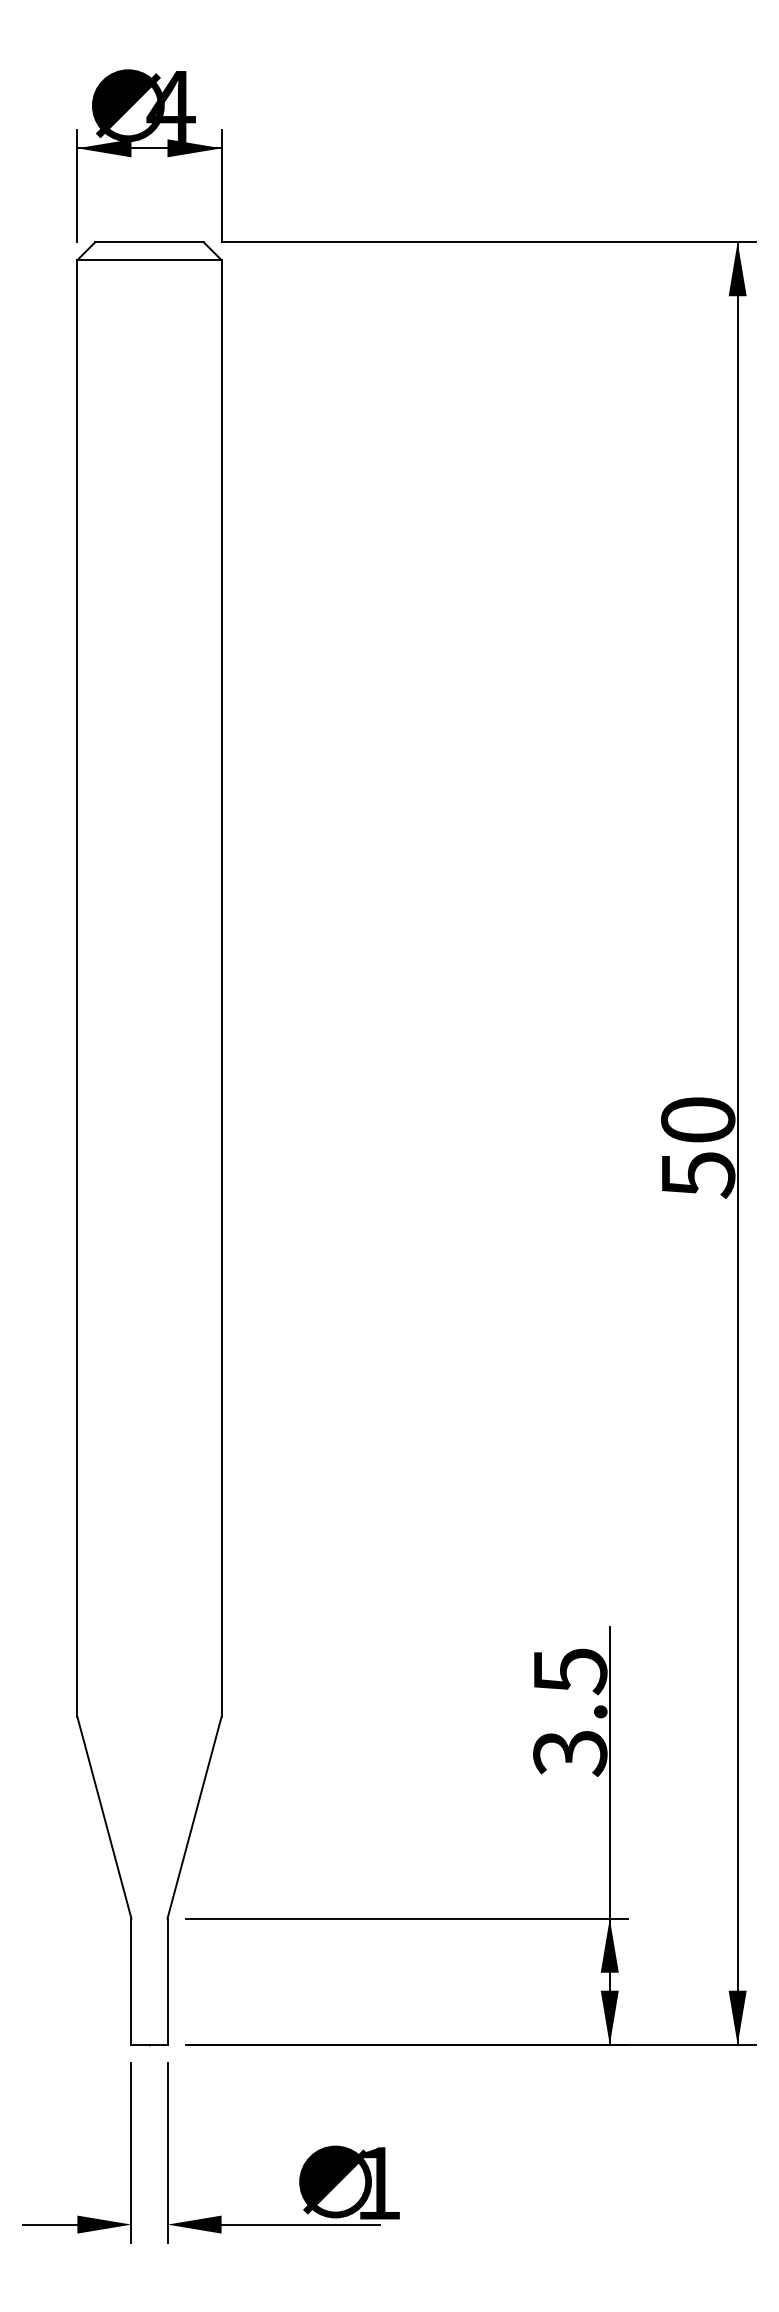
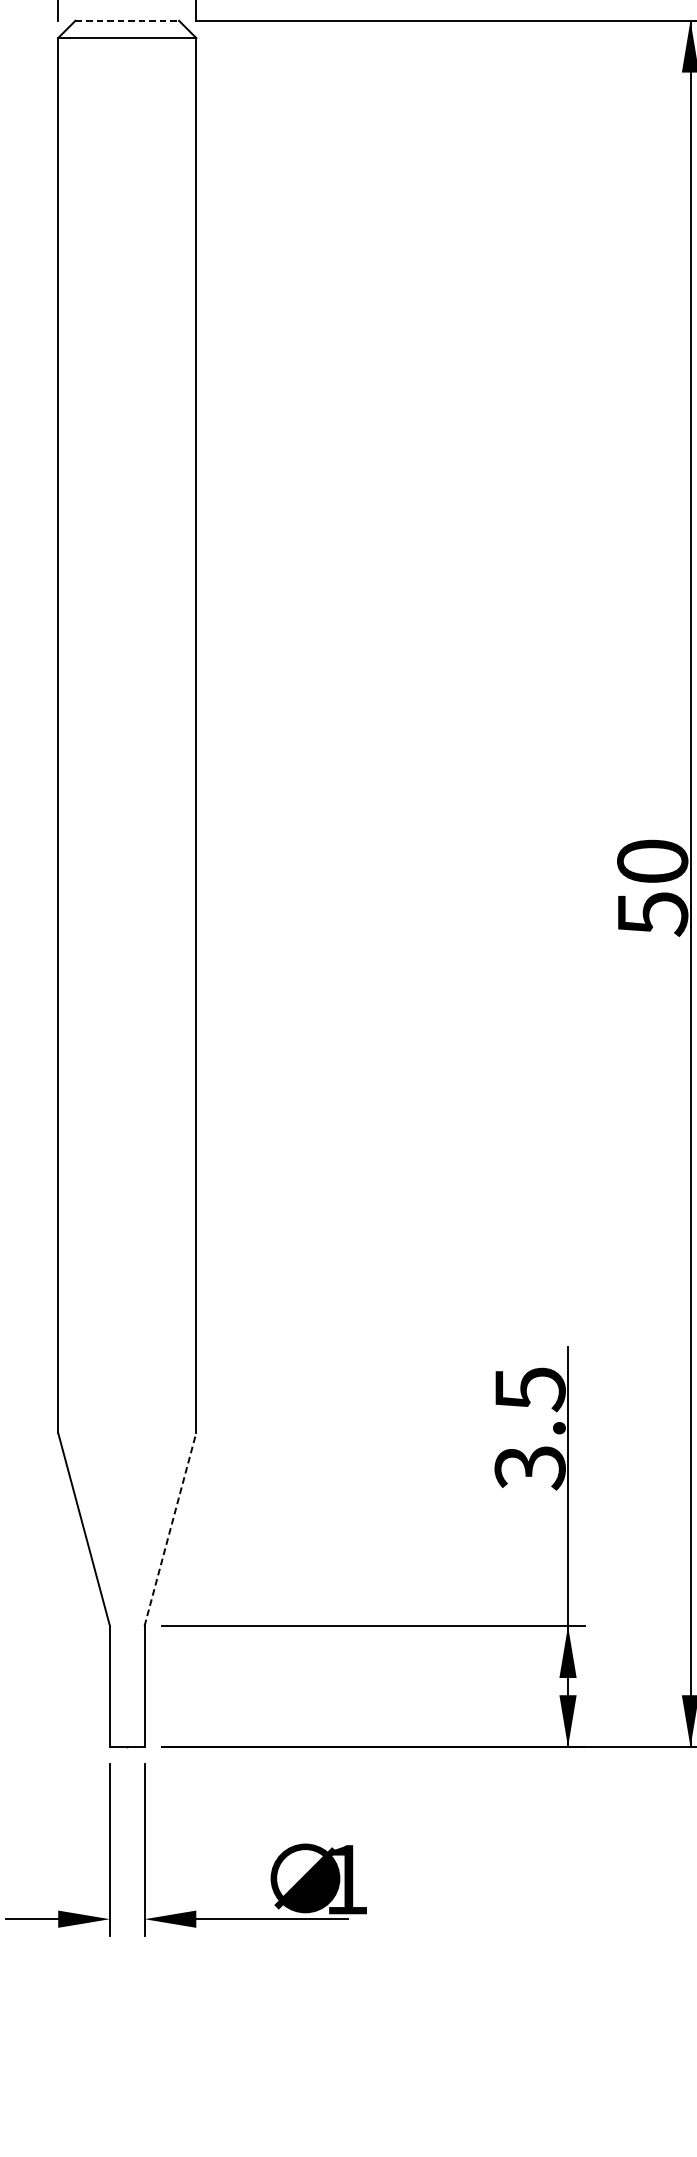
line: (149, 242) -> (127, 21), solid -> dashed
line: (194, 1817) -> (170, 1529), solid -> dashed

